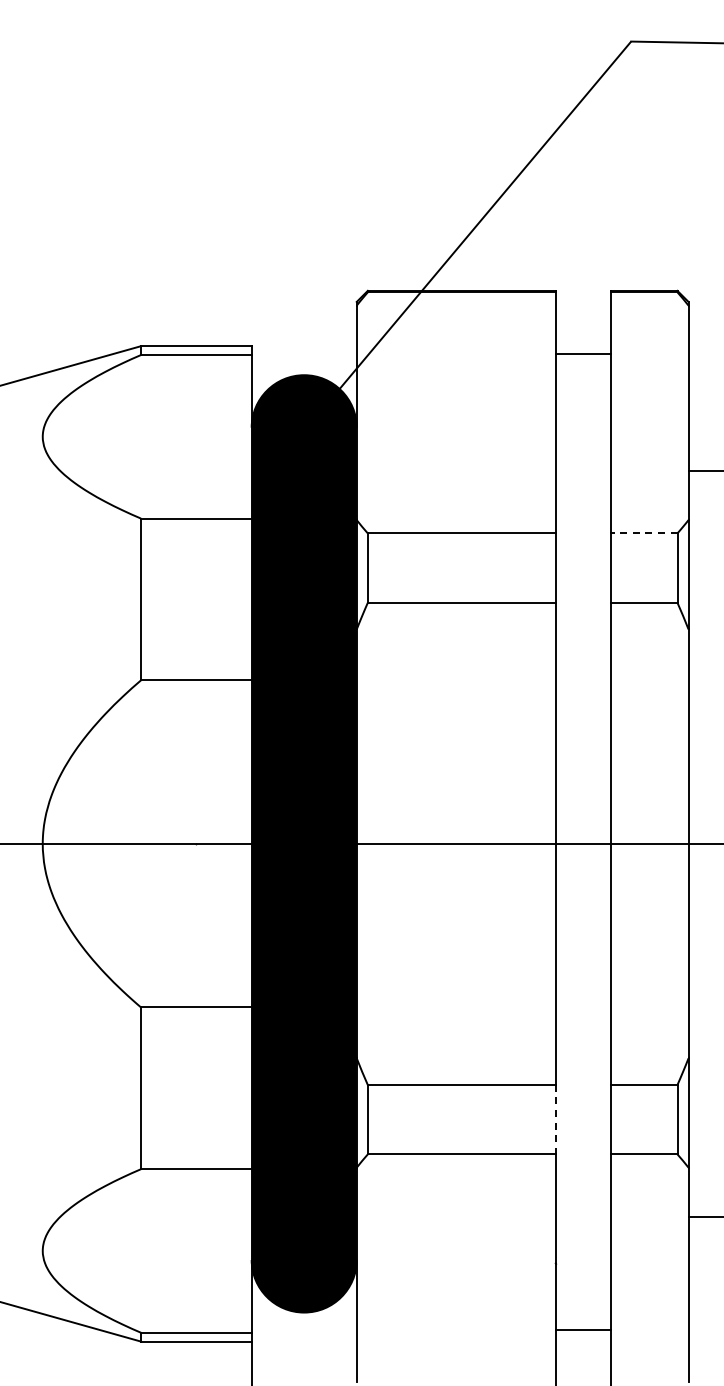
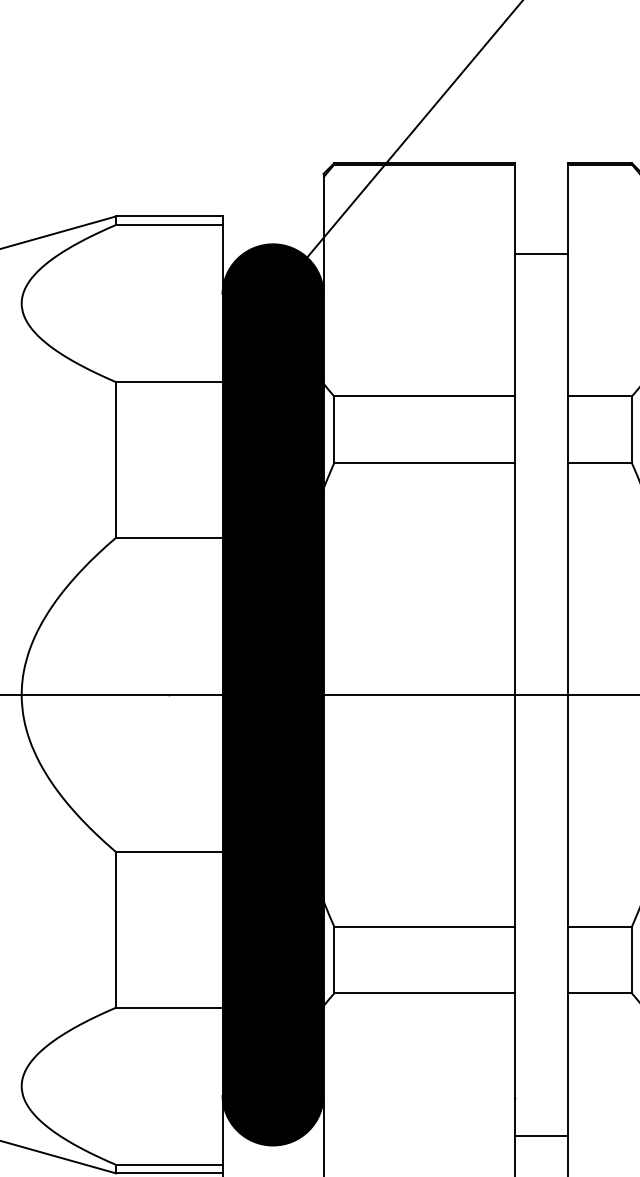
line: (583, 353) -> (541, 253), moved
line: (643, 533) -> (599, 396), dashed -> solid
line: (555, 1119) -> (514, 959), dashed -> solid
line: (583, 1329) -> (541, 1135), moved

